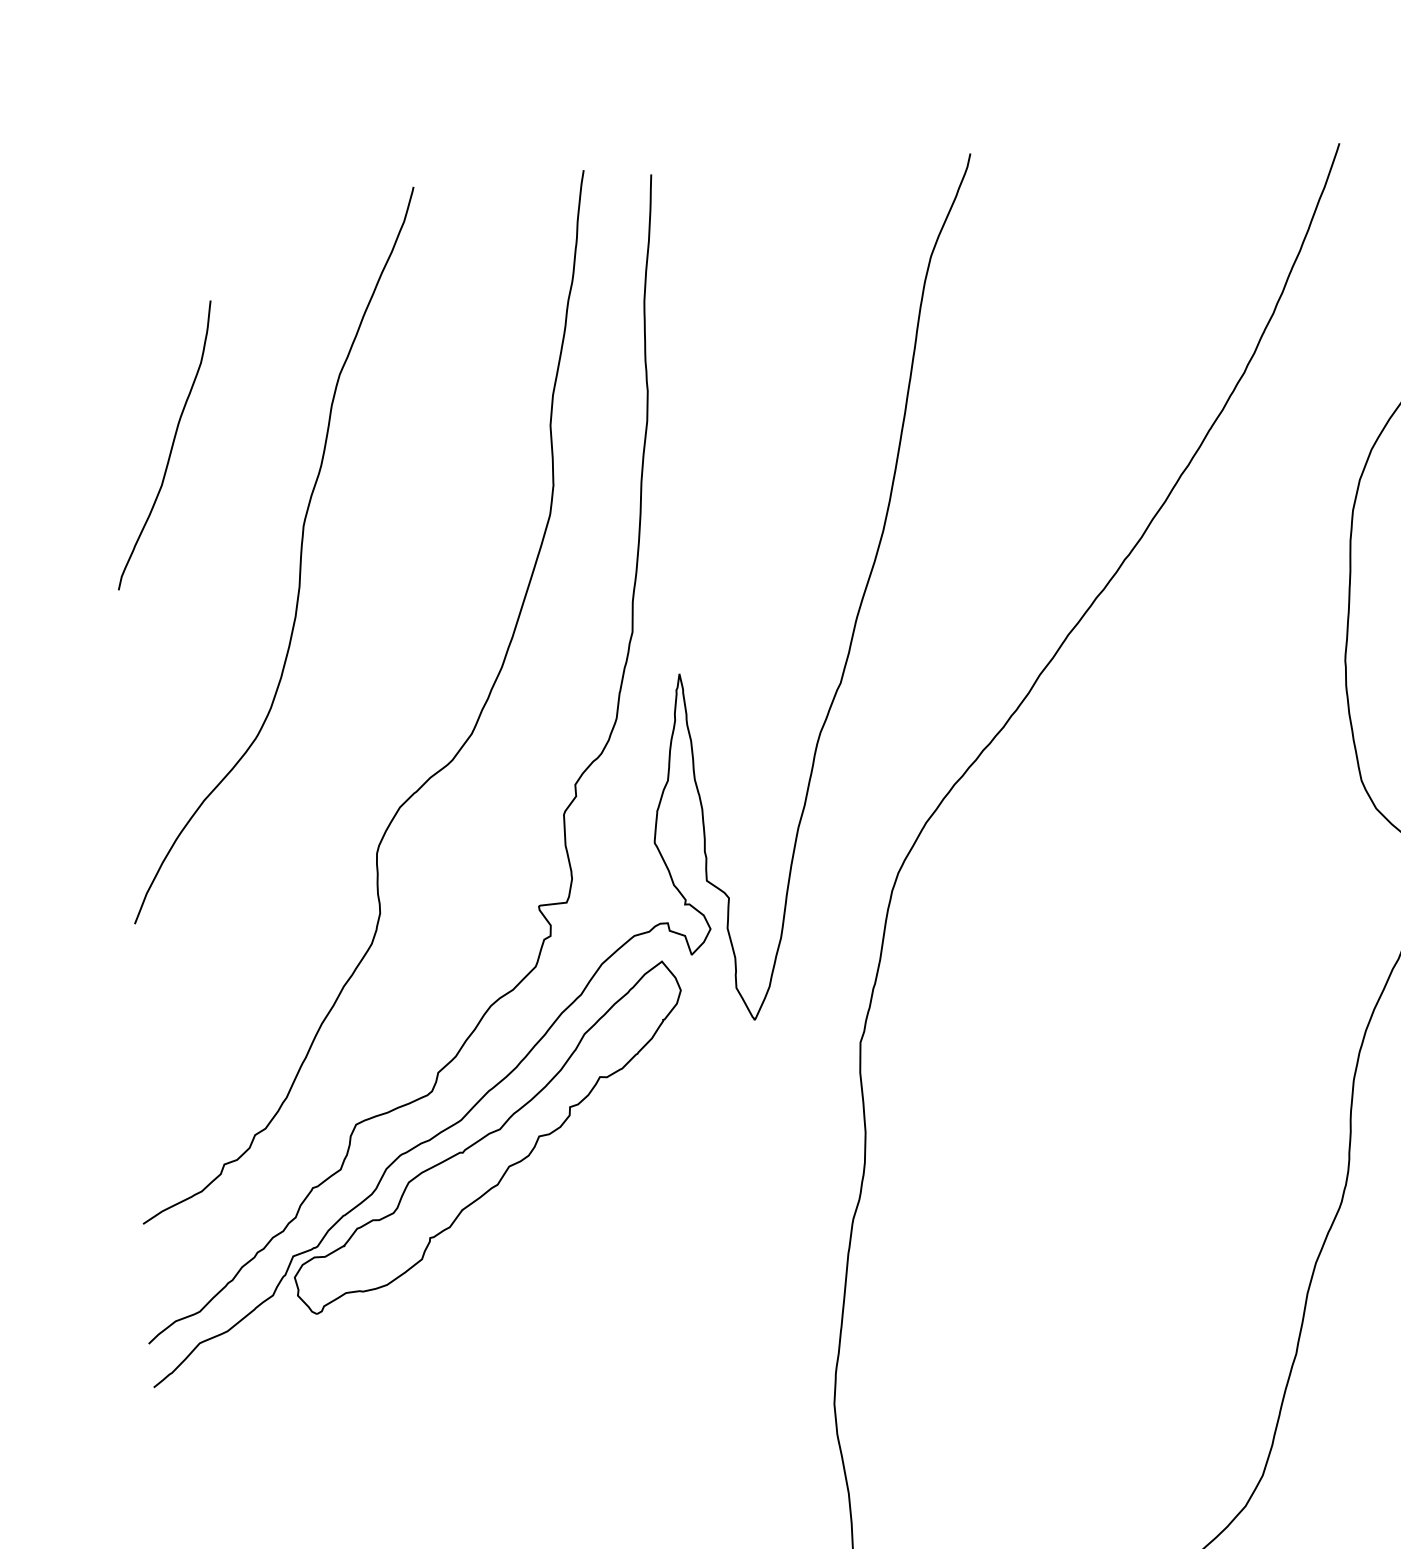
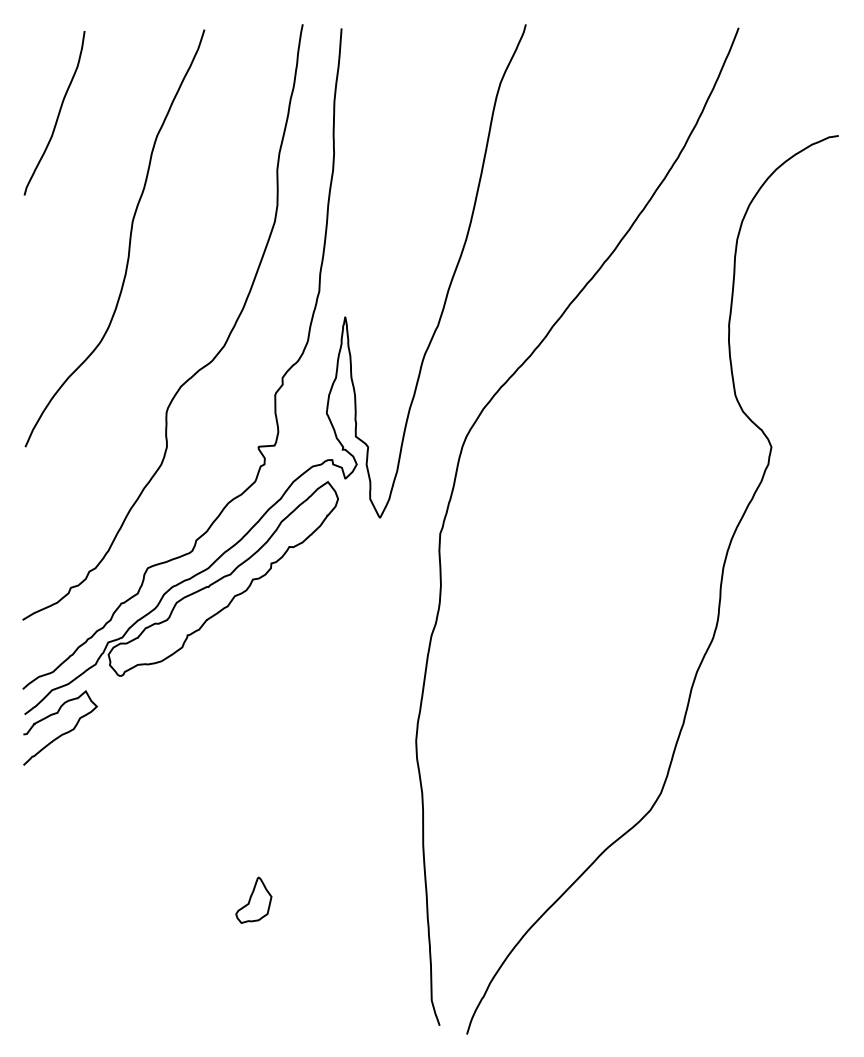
curve: (169, 447) -> (57, 114), moved
curve: (220, 1417) -> (62, 733), added

